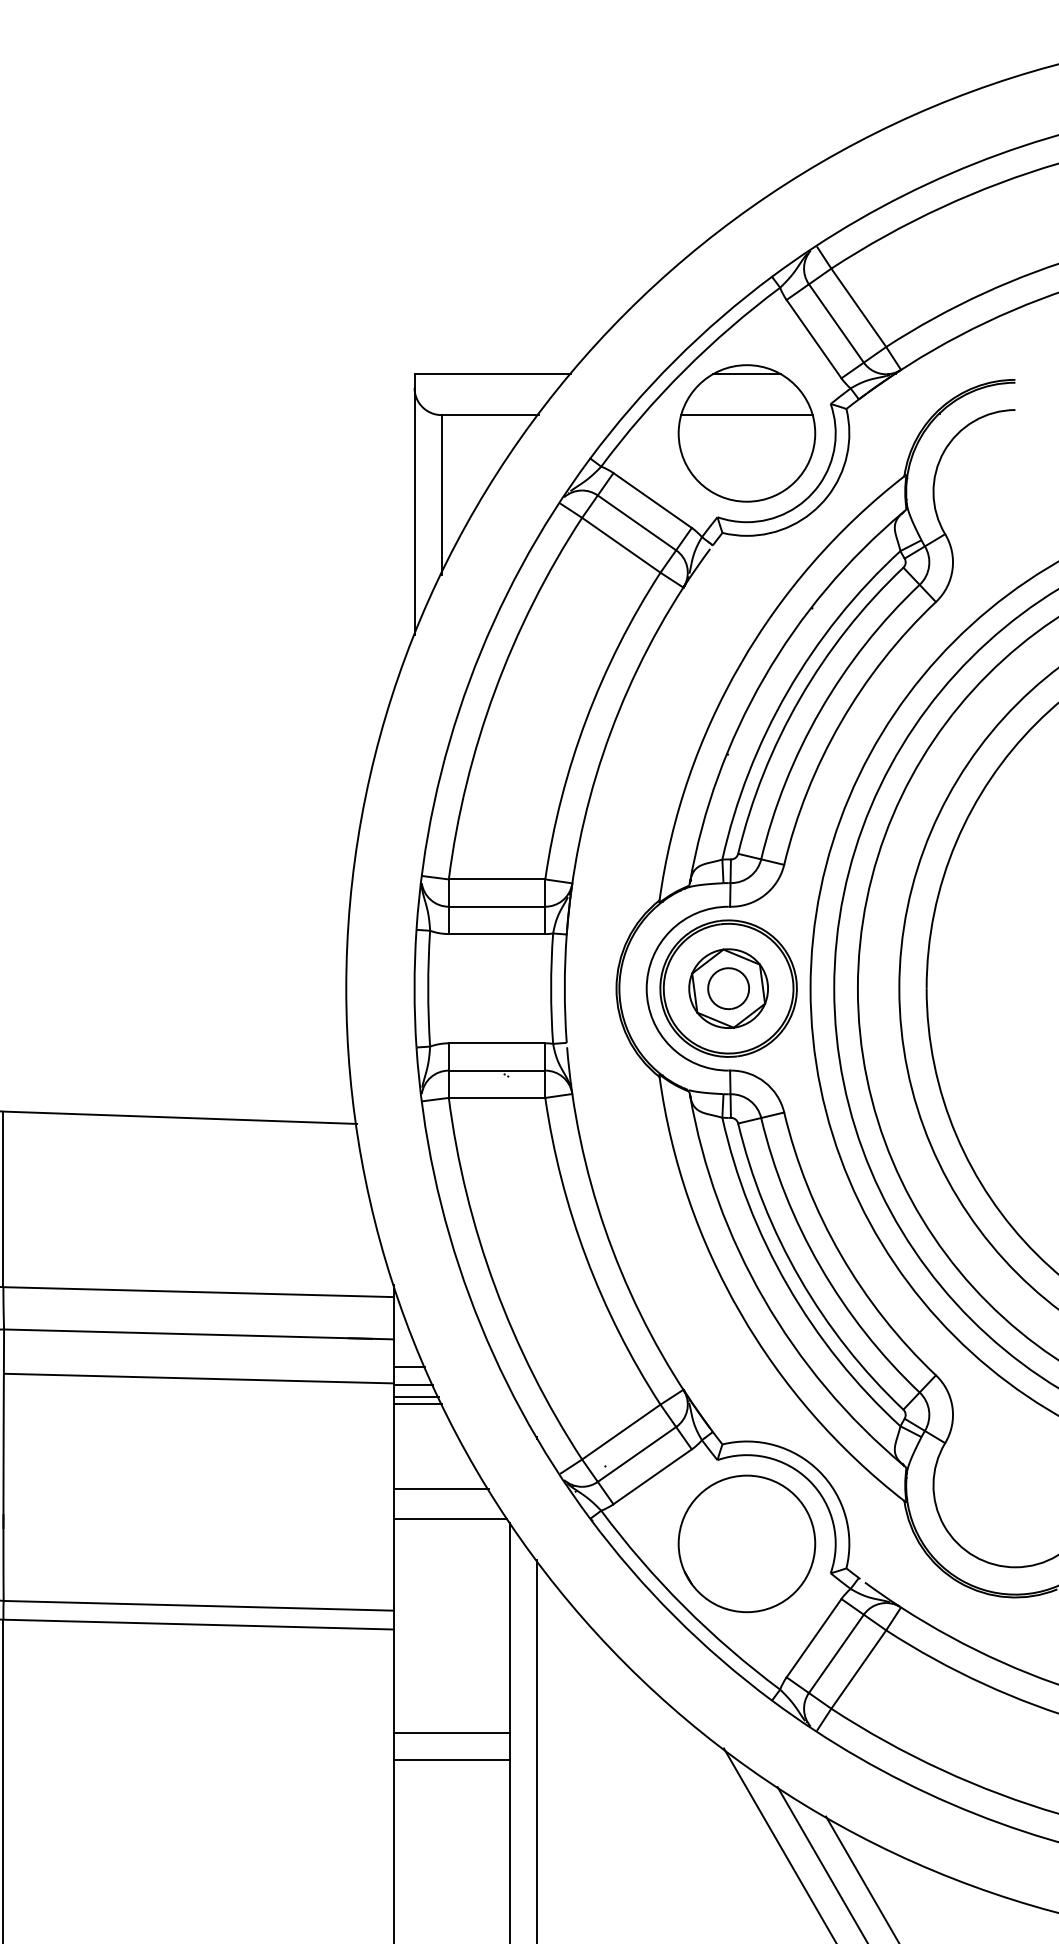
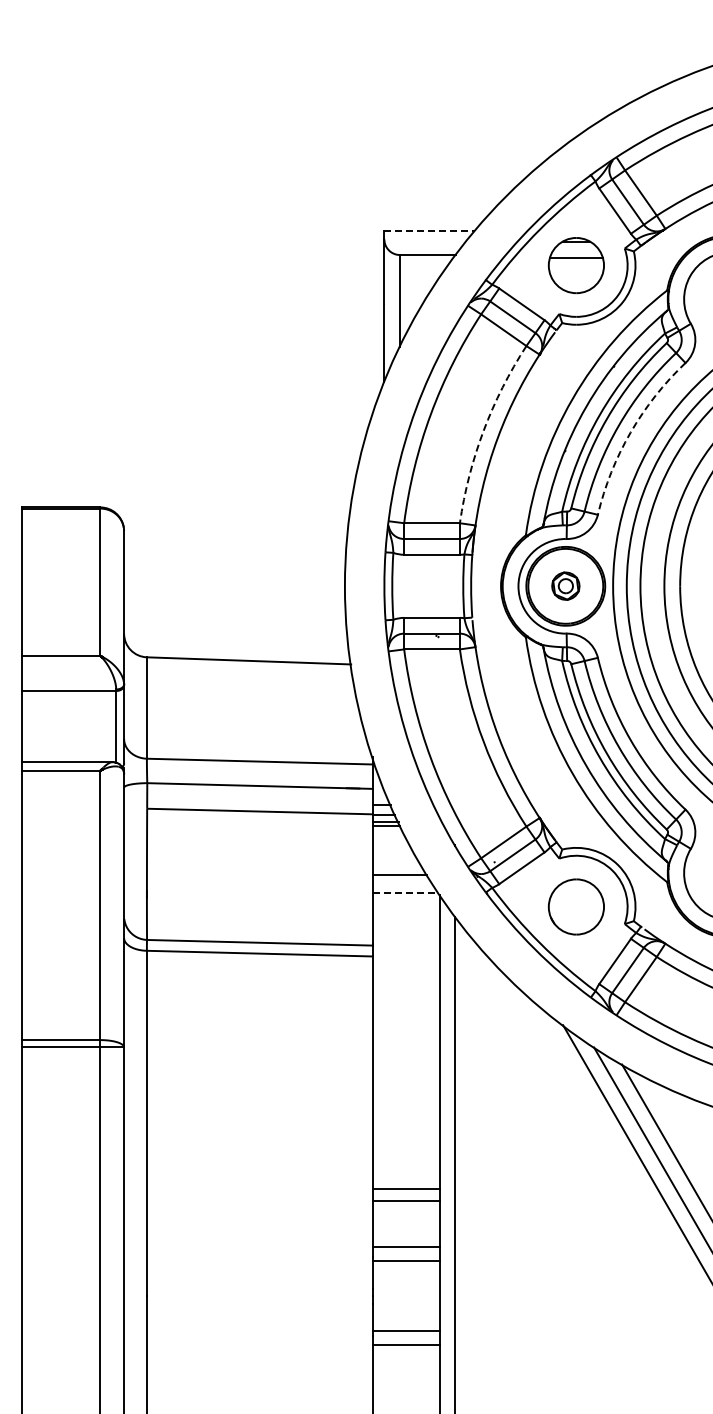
line: (494, 374) -> (430, 231), solid -> dashed
part: (747, 433) -> (576, 265), size x0.7
arc: (586, 720) -> (483, 431), solid -> dashed
arc: (840, 722) -> (630, 432), solid -> dashed
part: (728, 987) -> (565, 585), size x0.6
line: (451, 1518) -> (405, 892), solid -> dashed
part: (747, 1543) -> (576, 906), size x0.7
line: (451, 1733) -> (405, 1016), removed
line: (451, 1759) -> (405, 1031), removed

